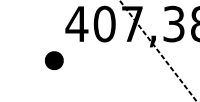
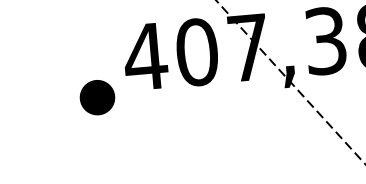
part: (54, 60) -> (97, 97), moved

